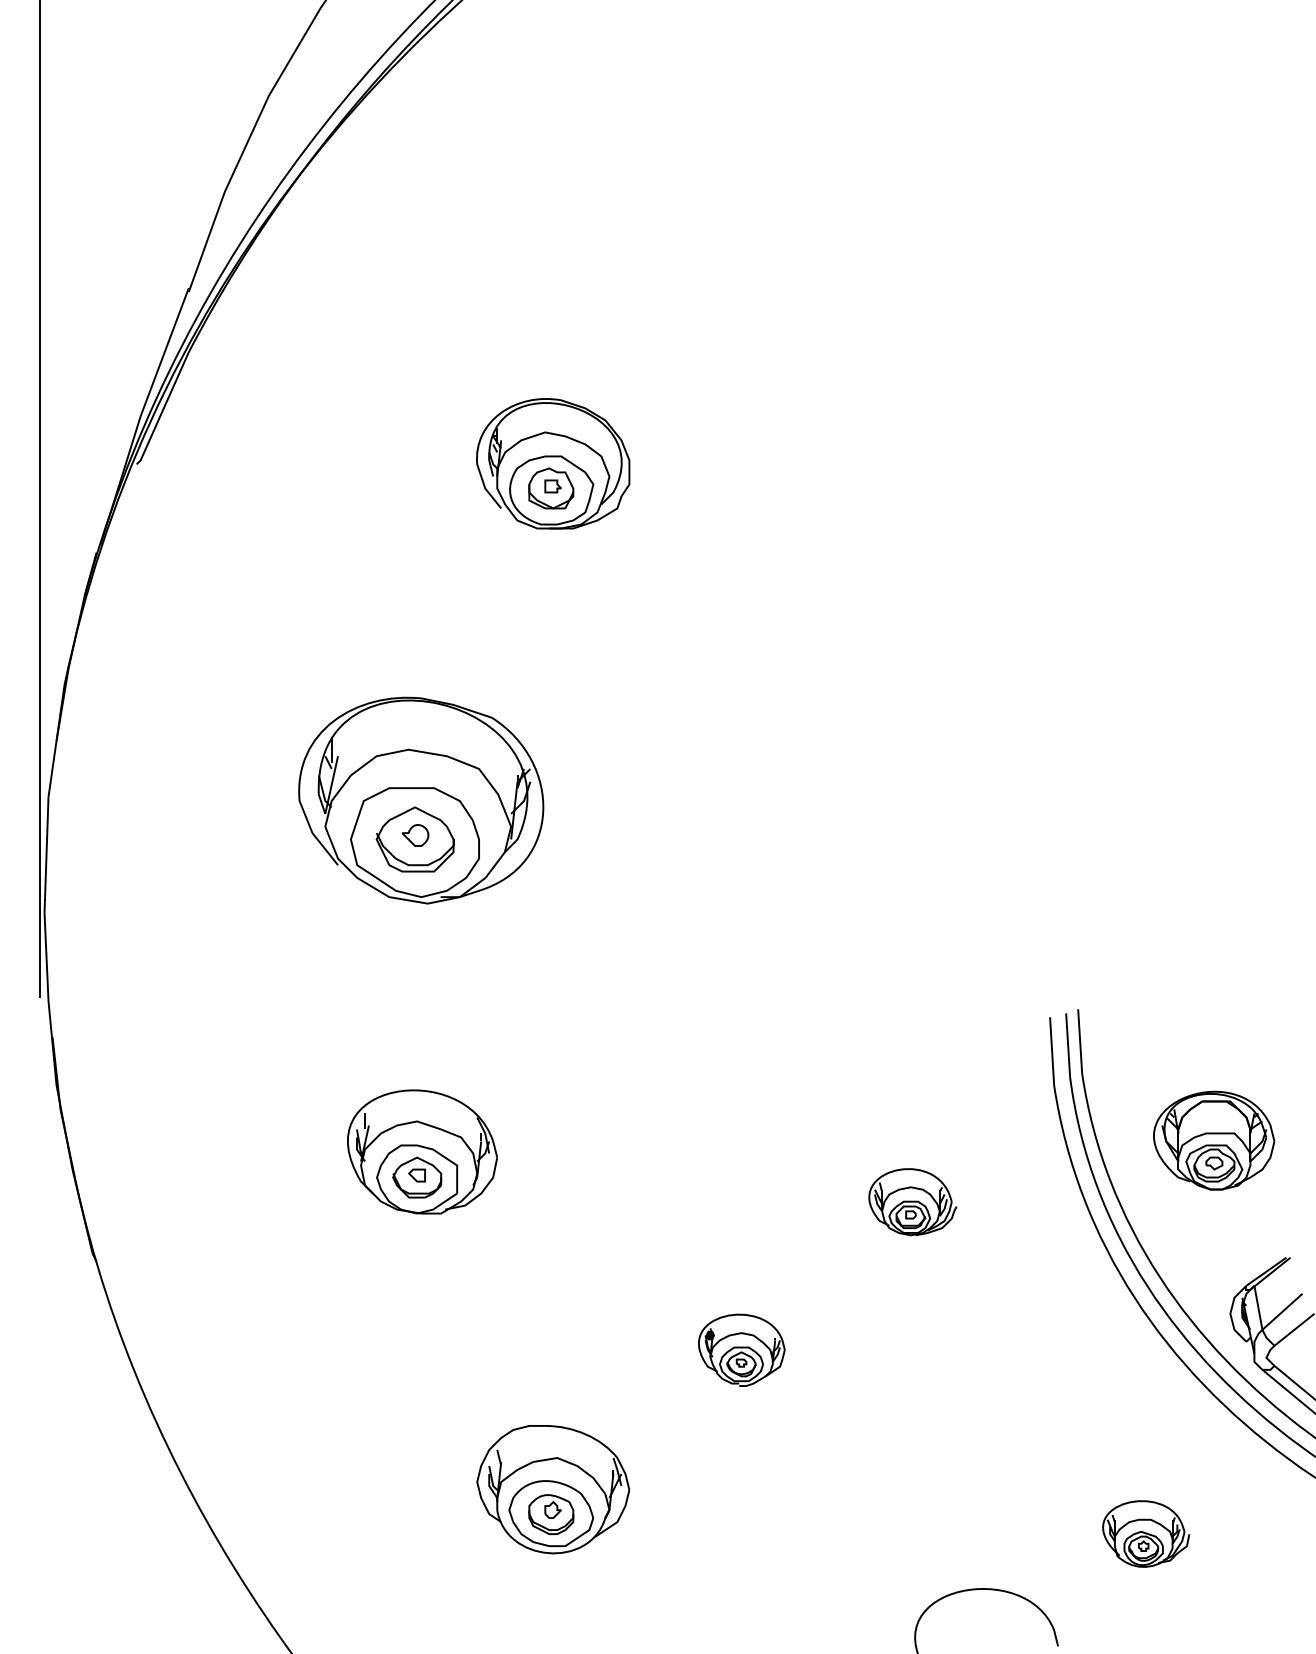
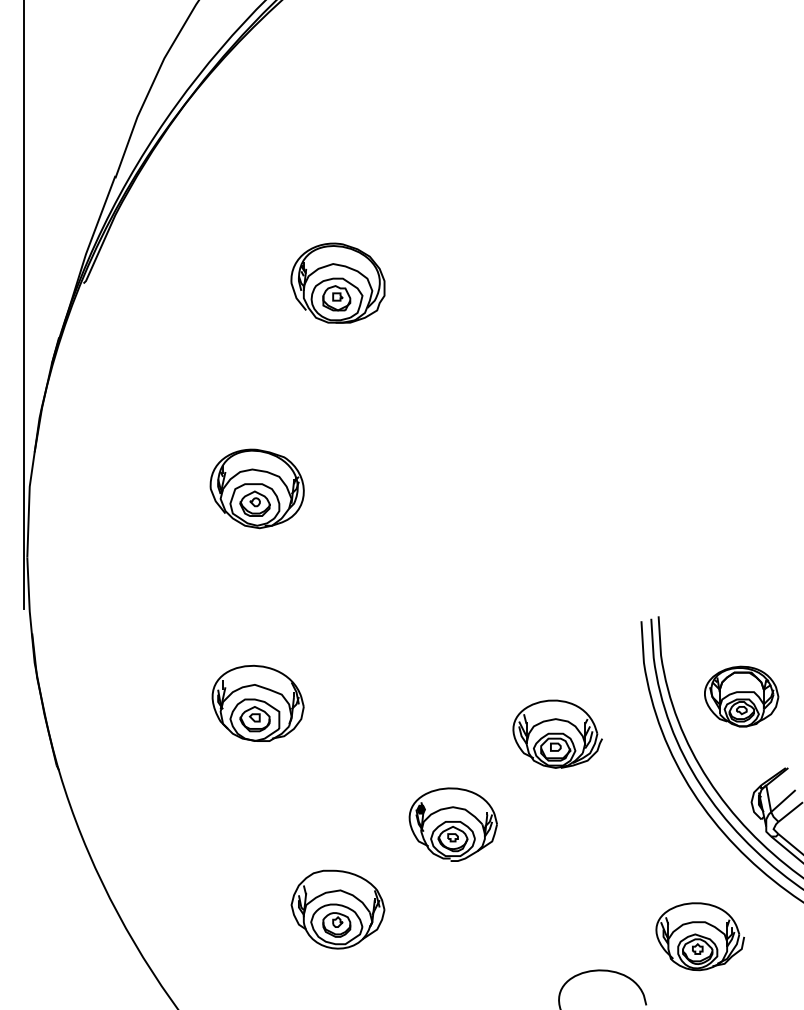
part: (419, 799) -> (256, 488), size x0.62
part: (912, 1201) -> (557, 733), size x1.67
part: (740, 1350) -> (452, 824), size x1.67
part: (1145, 1533) -> (699, 936), size x1.67

